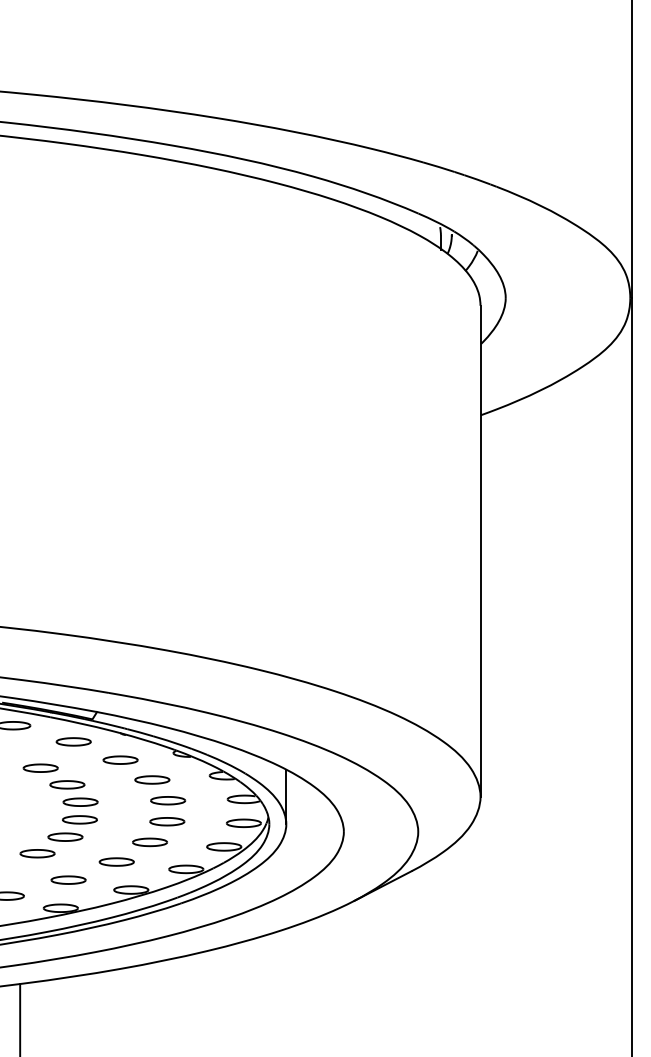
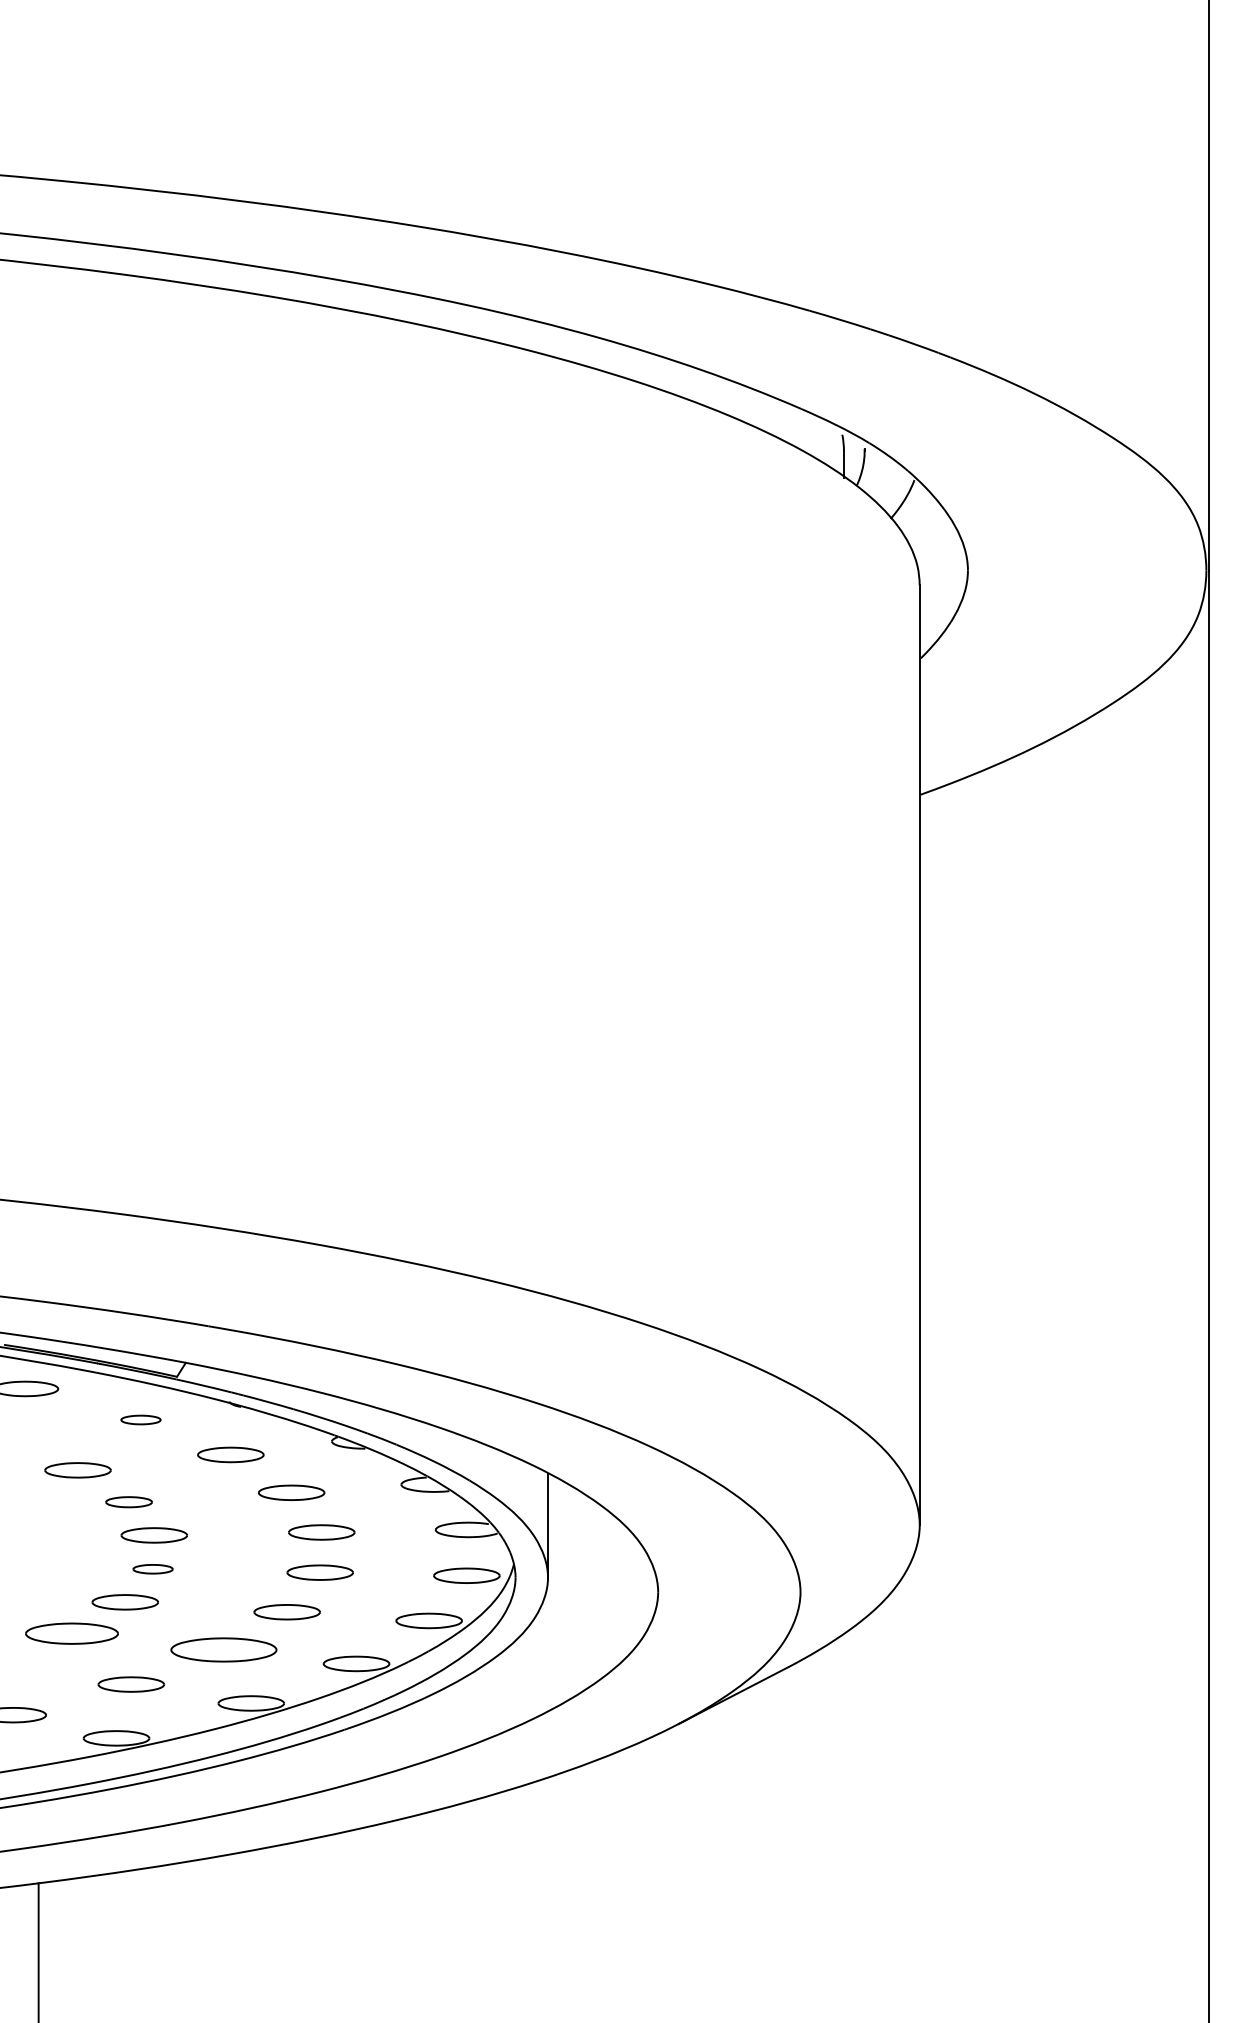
part: (73, 741) -> (140, 1419), size x0.6
part: (67, 784) -> (129, 1501), size x0.7
part: (79, 819) -> (152, 1568), size x0.6
part: (37, 853) -> (71, 1633), size x1.4
part: (116, 861) -> (222, 1648), size x1.6

